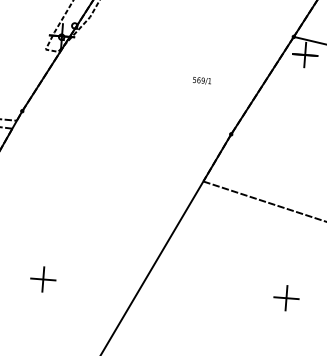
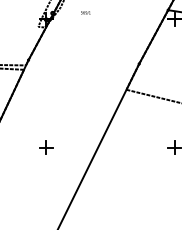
text: (201, 79) -> (85, 12), moved

